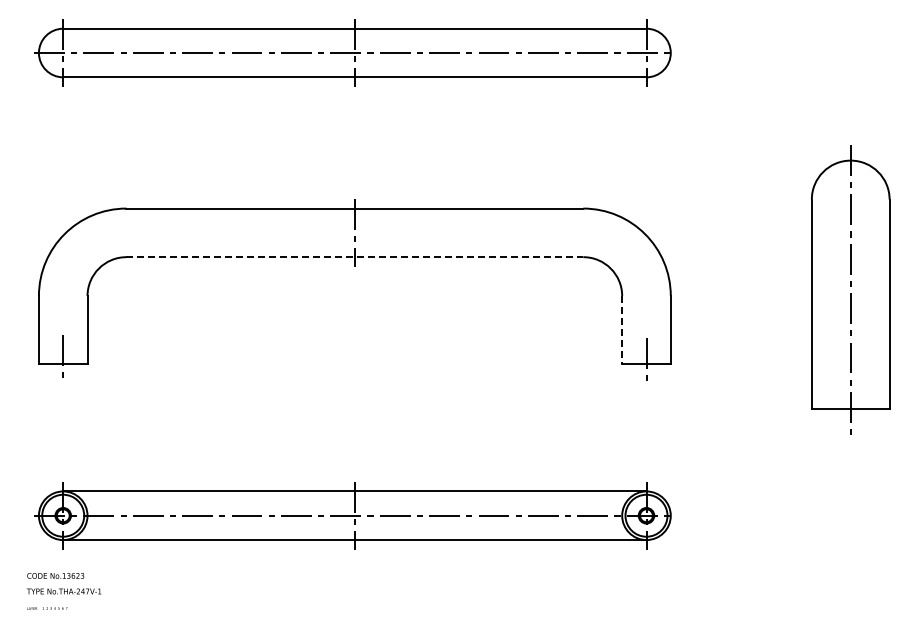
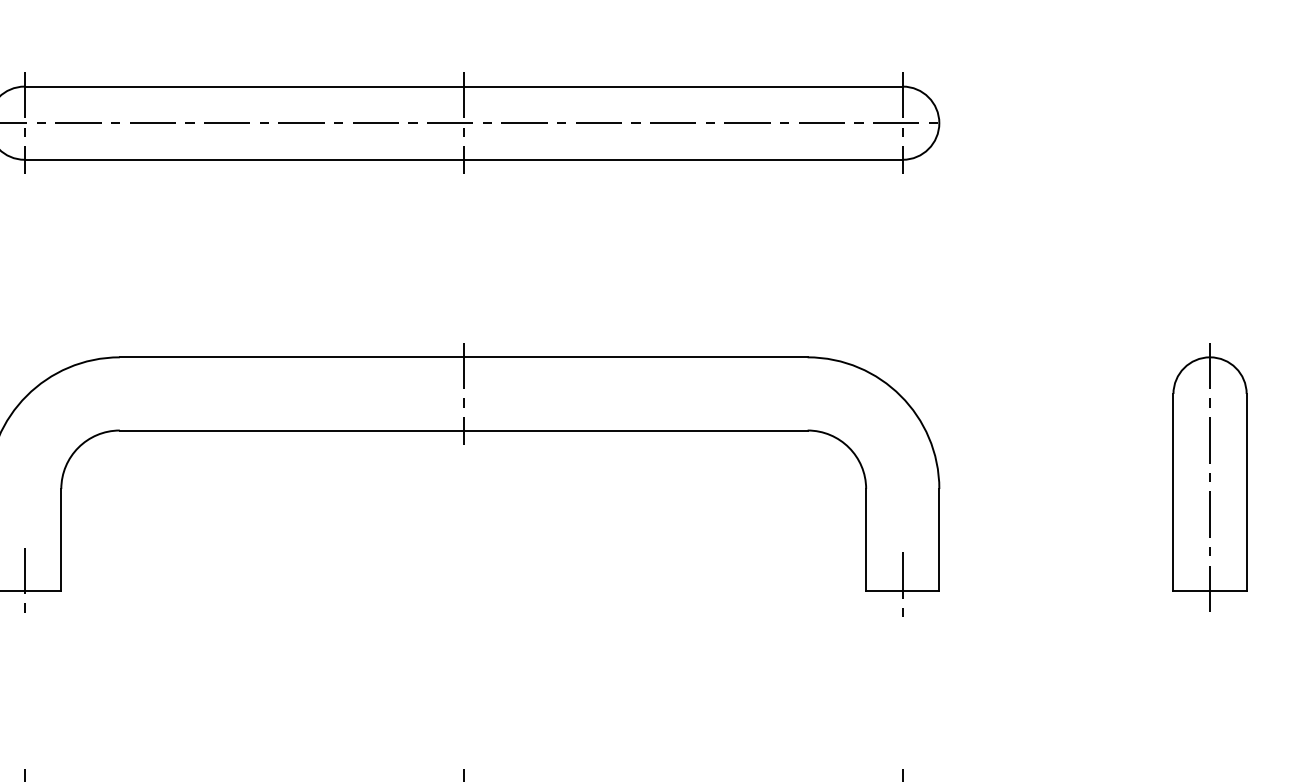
line: (355, 257) -> (464, 430), dashed -> solid
part: (850, 288) -> (1209, 477), size x0.62
line: (622, 330) -> (866, 540), dashed -> solid

